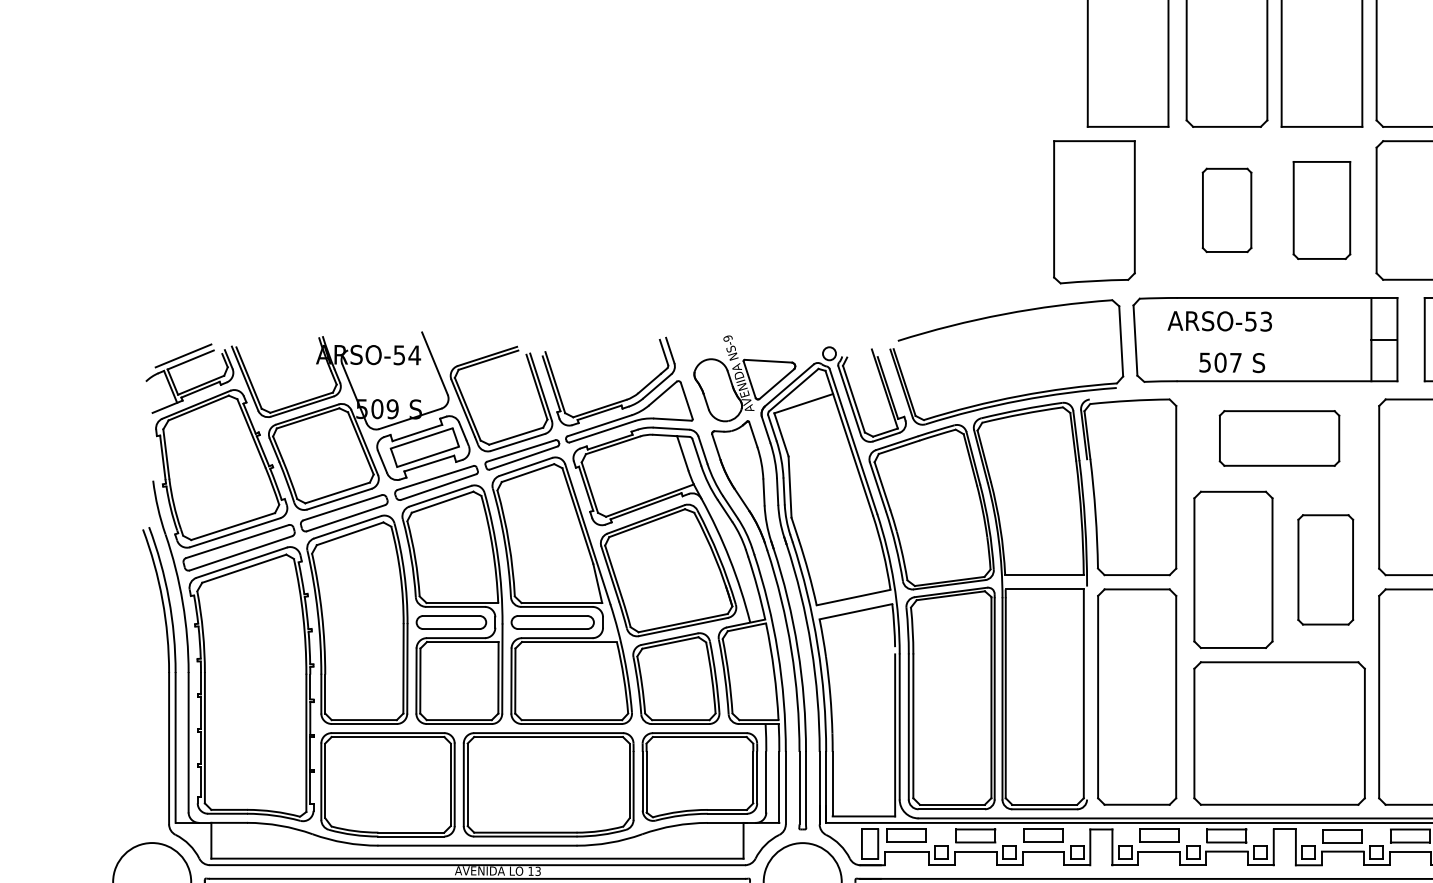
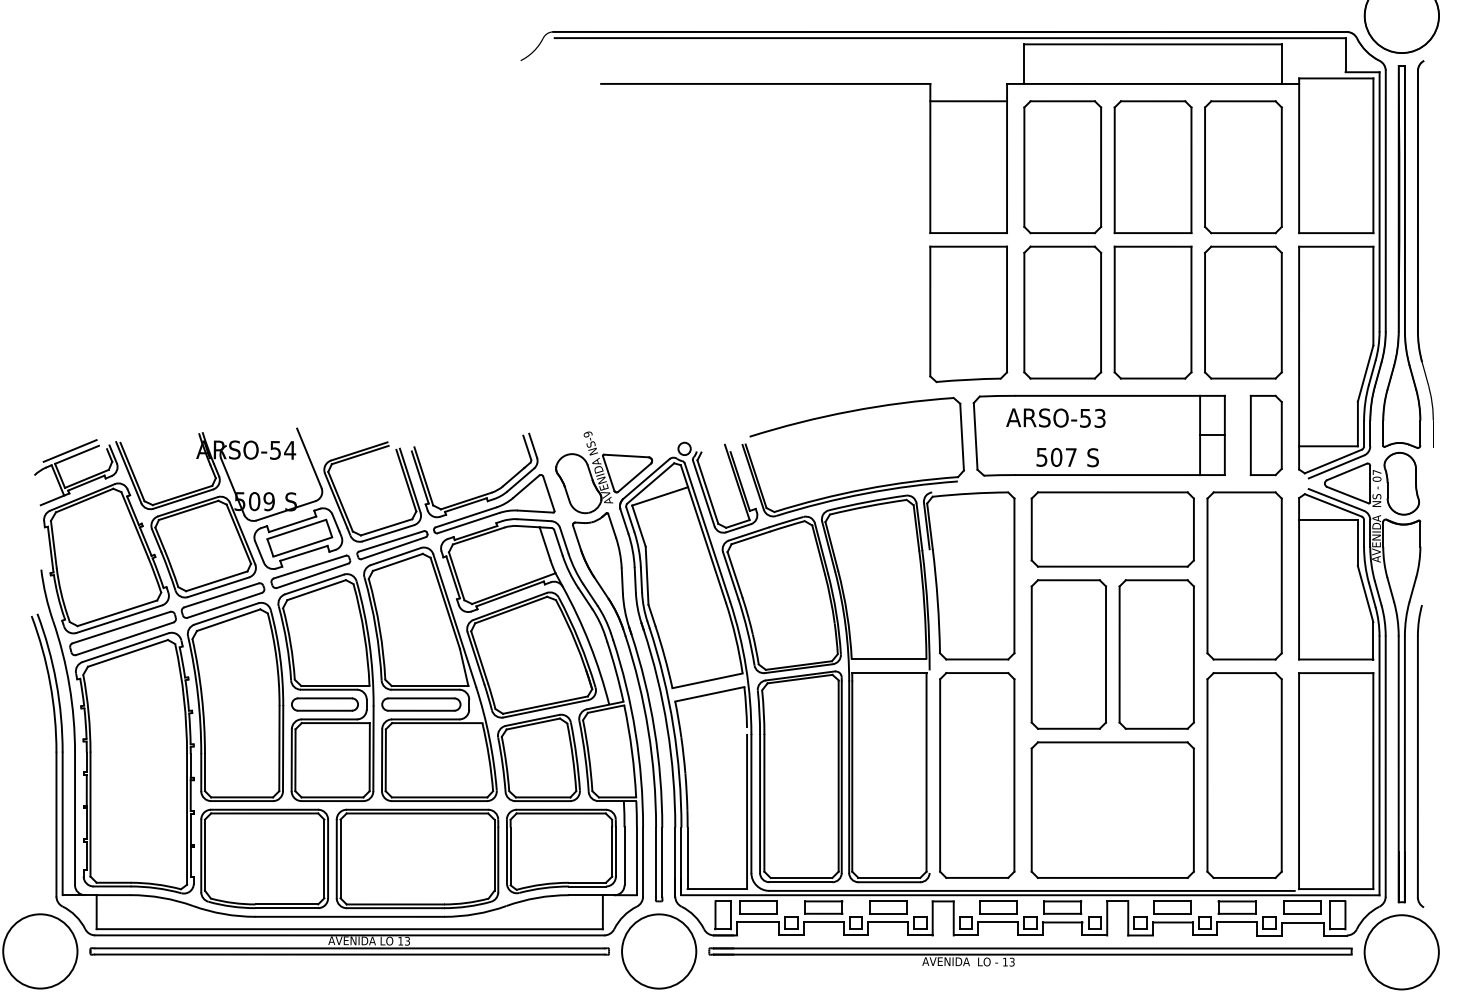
part: (1226, 210) -> (1062, 312), size x1.67
part: (1321, 210) -> (1152, 312), size x1.43
part: (1094, 212) -> (968, 314), moved
part: (1279, 438) -> (1112, 529), size x1.43
part: (1325, 569) -> (1156, 654), size x1.43

